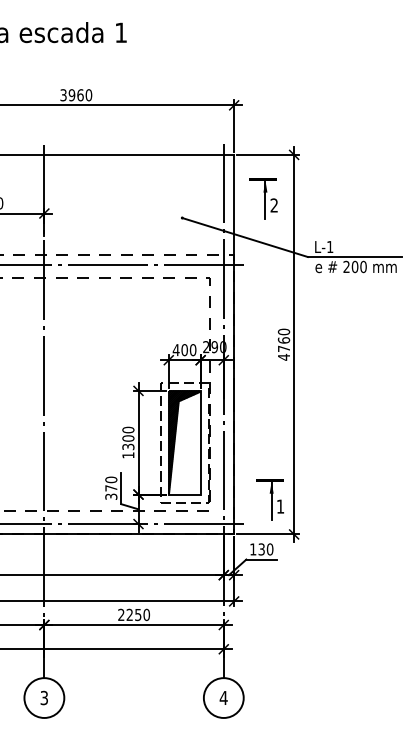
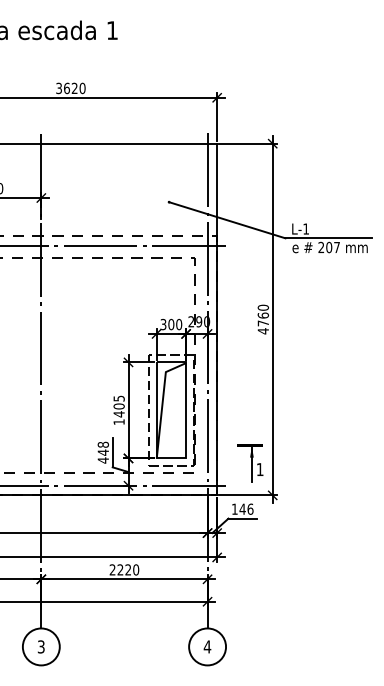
text: (75, 95) -> (70, 88), 3960 -> 3620
part: (263, 198) -> (244, 184), removed
text: (364, 266) -> (337, 247), 200 -> 207
text: (176, 350) -> (163, 324), 400 -> 300
text: (127, 438) -> (118, 406), 1300 -> 1405
hatch: (184, 442) -> (171, 410), removed
text: (110, 488) -> (102, 452), 370 -> 448
text: (265, 548) -> (246, 508), 130 -> 146
text: (138, 614) -> (128, 569), 2250 -> 2220

